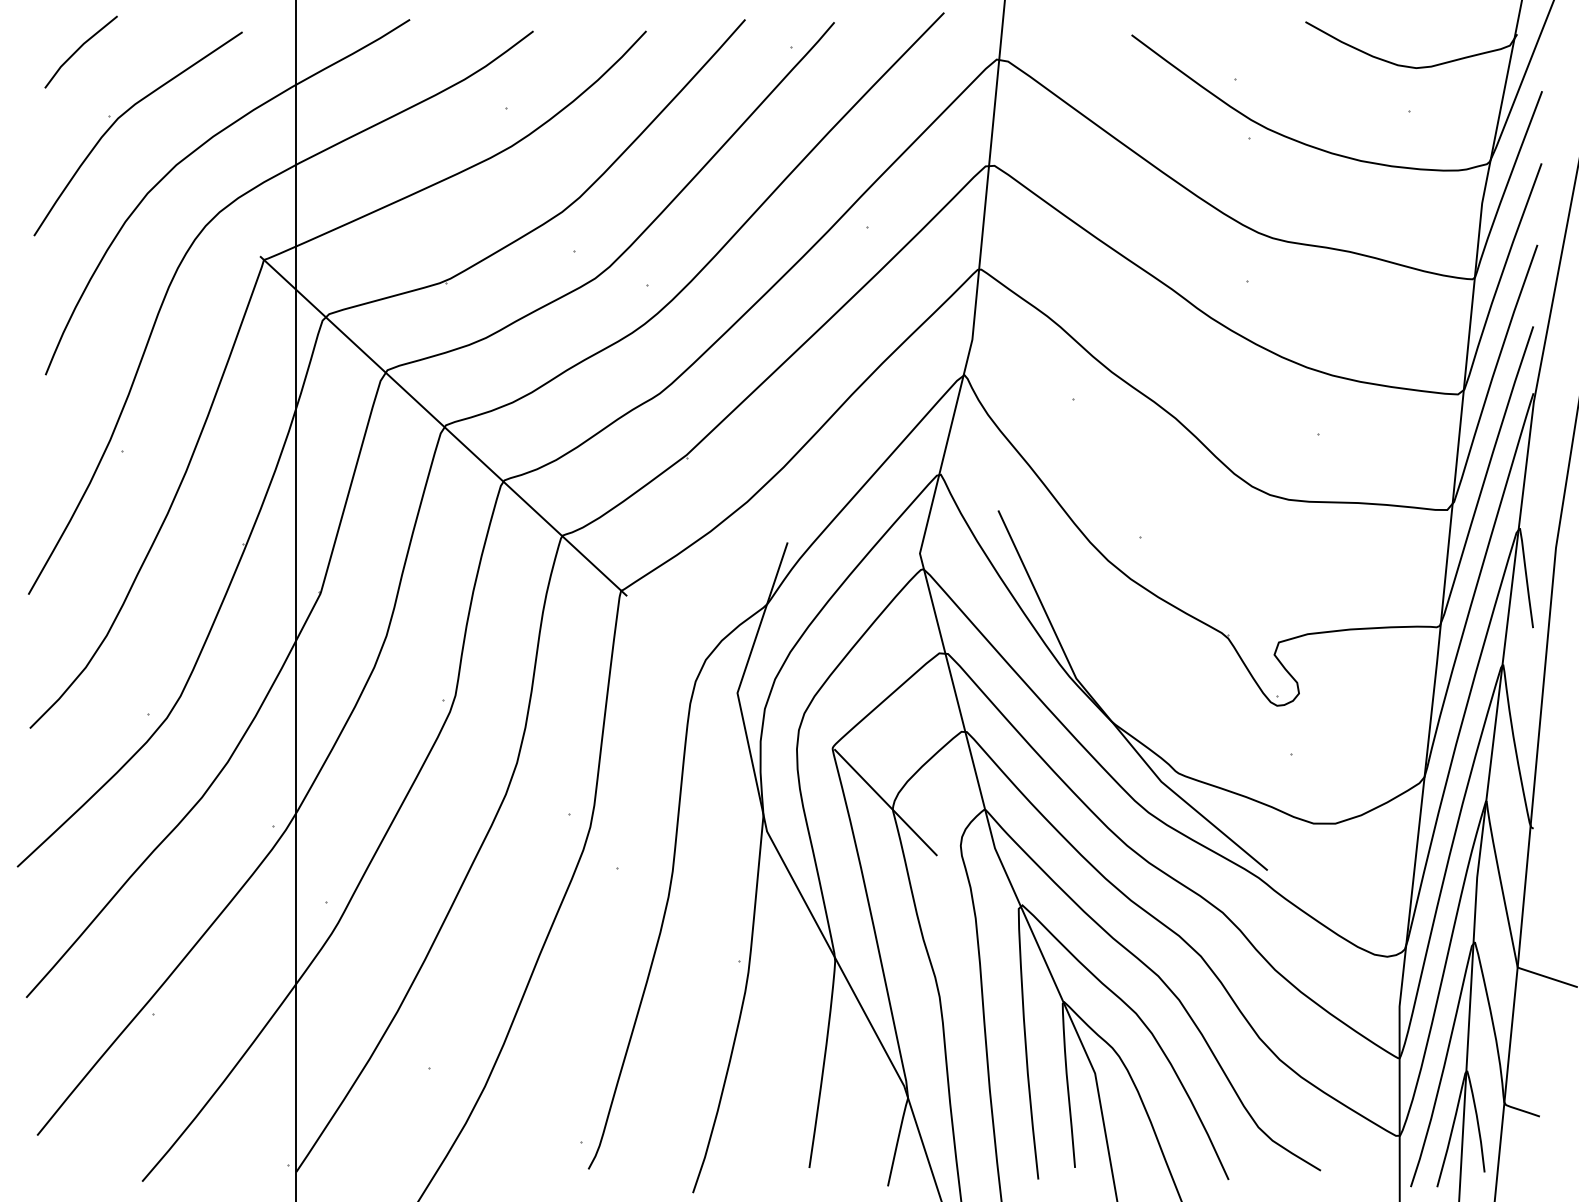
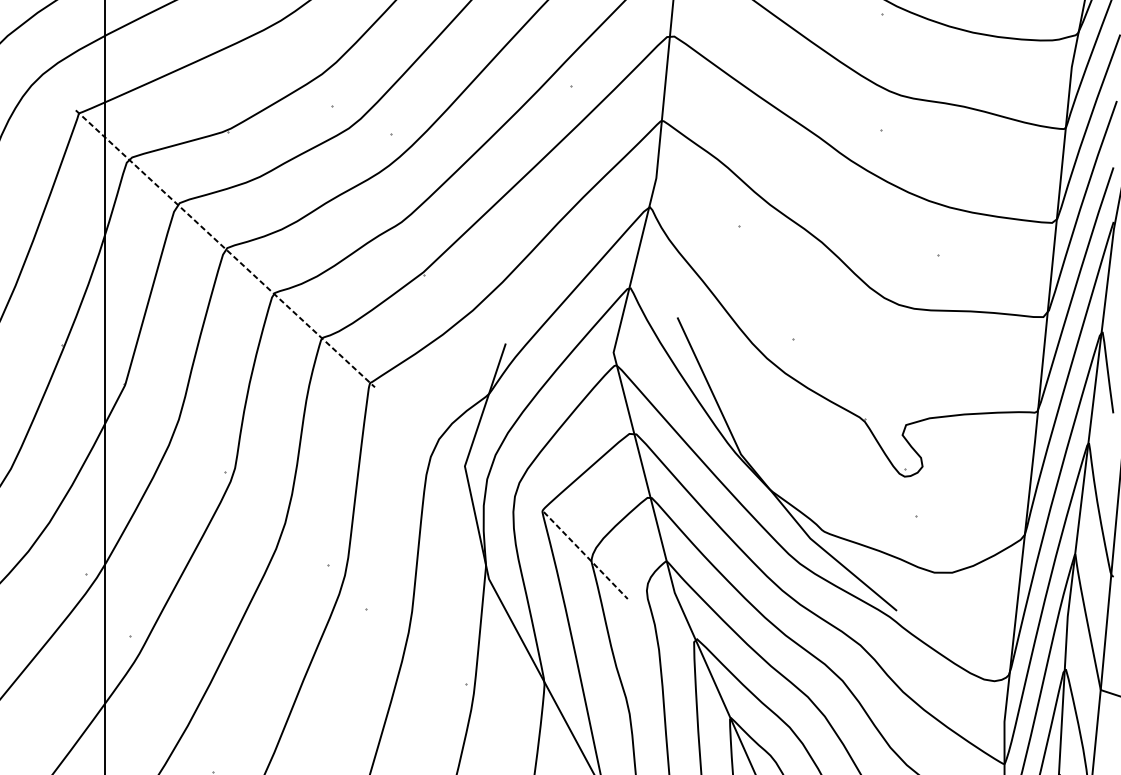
line: (443, 426) -> (225, 249), solid -> dashed
line: (886, 802) -> (586, 555), solid -> dashed

